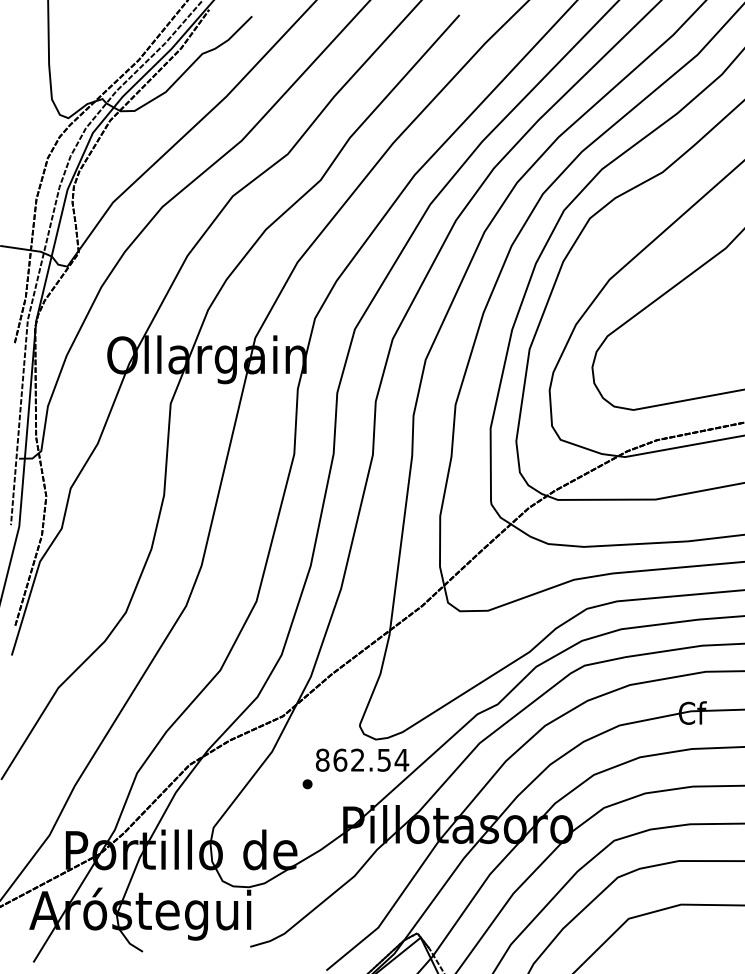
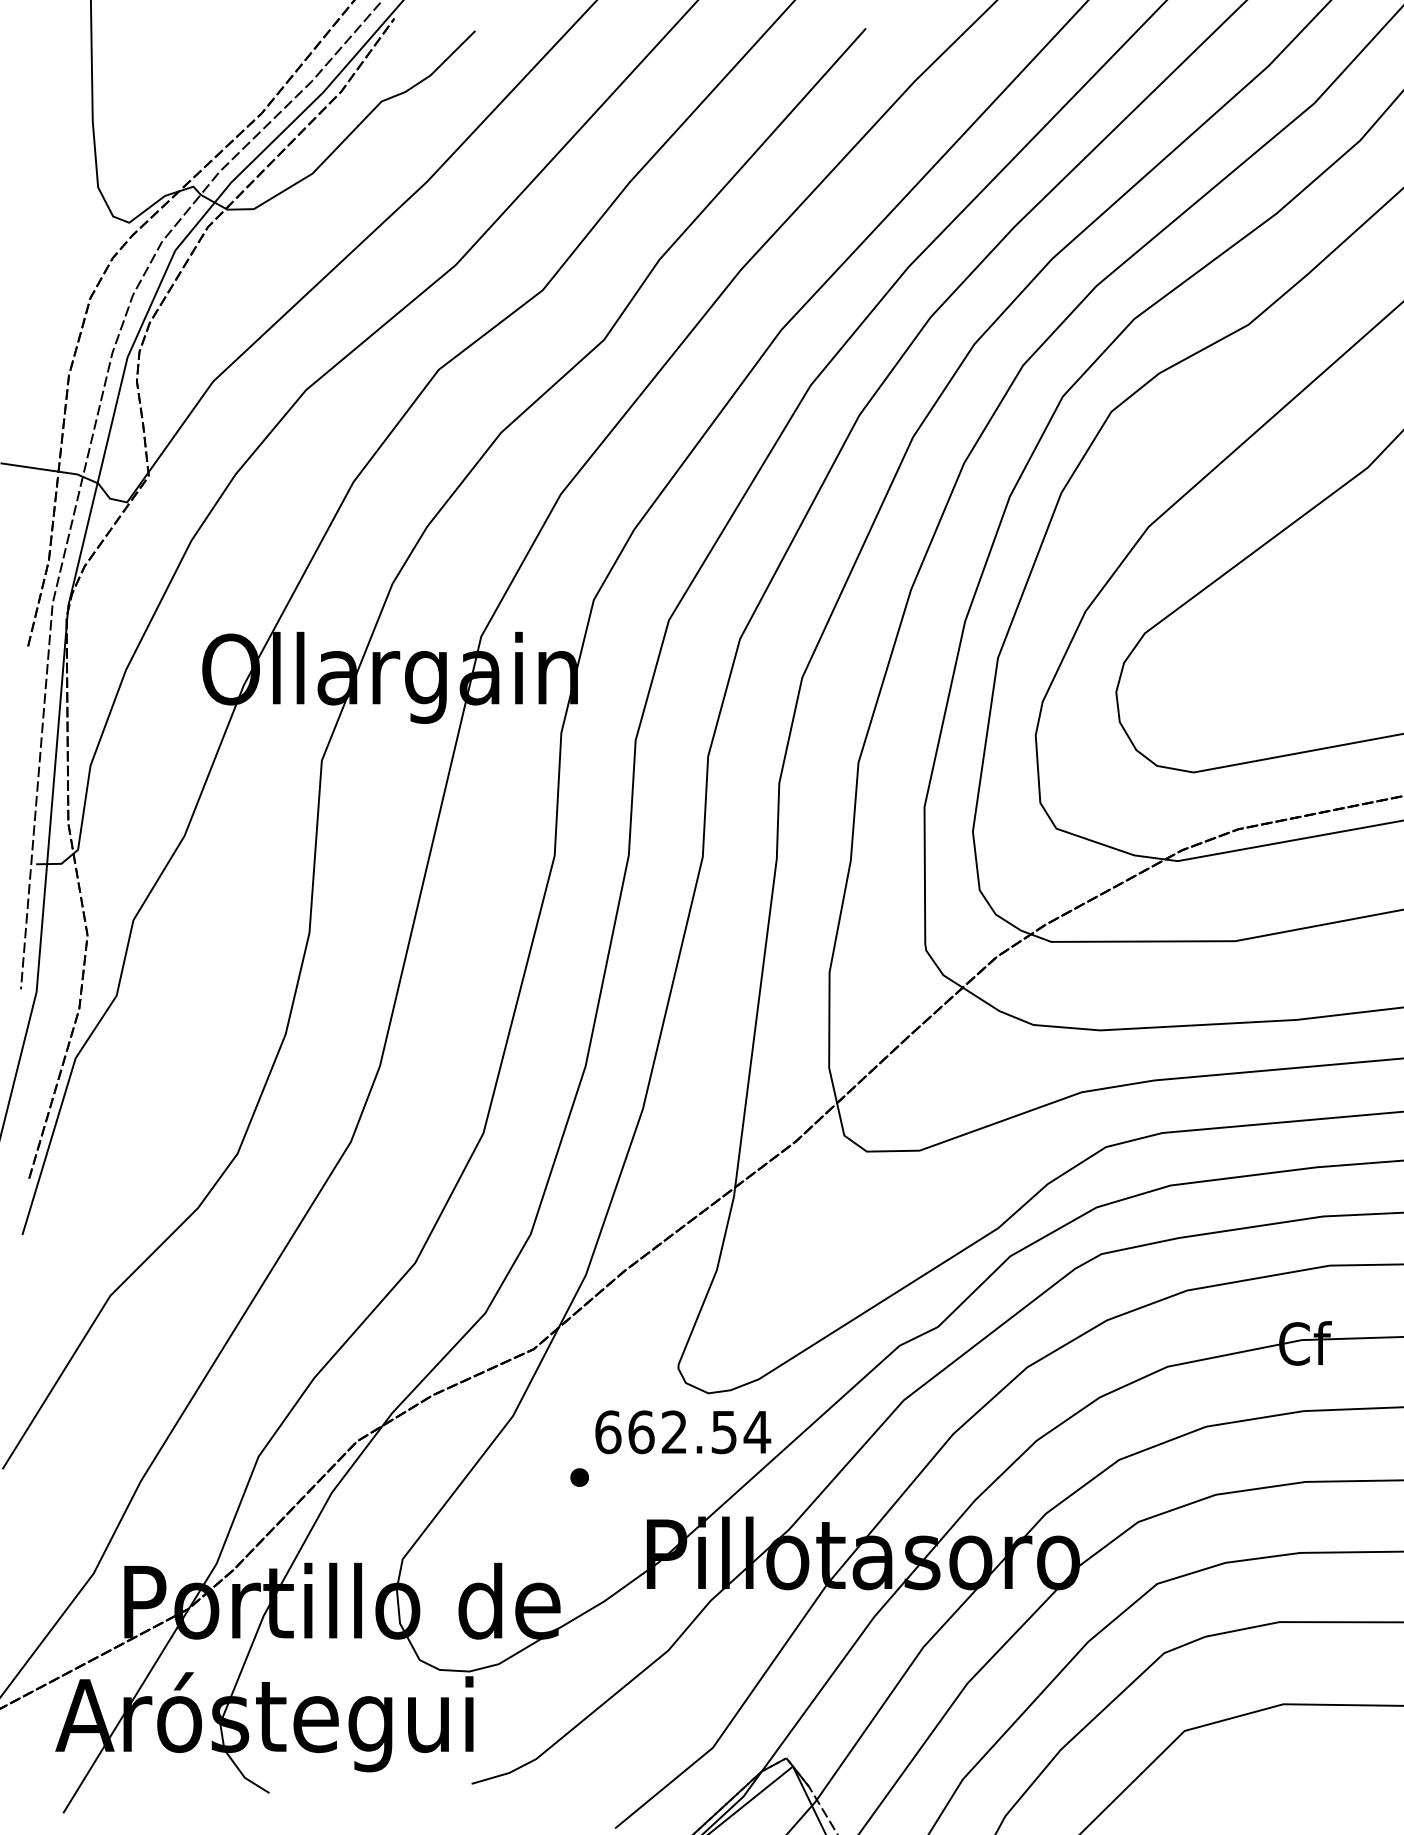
text: (322, 759) -> (607, 1430), 862.54 -> 662.54

